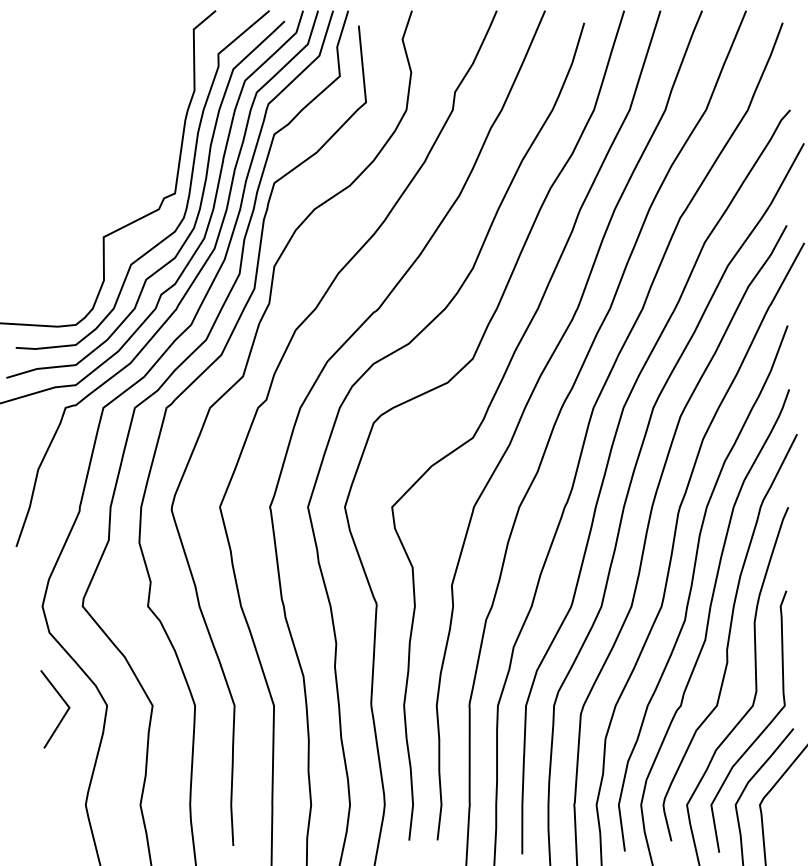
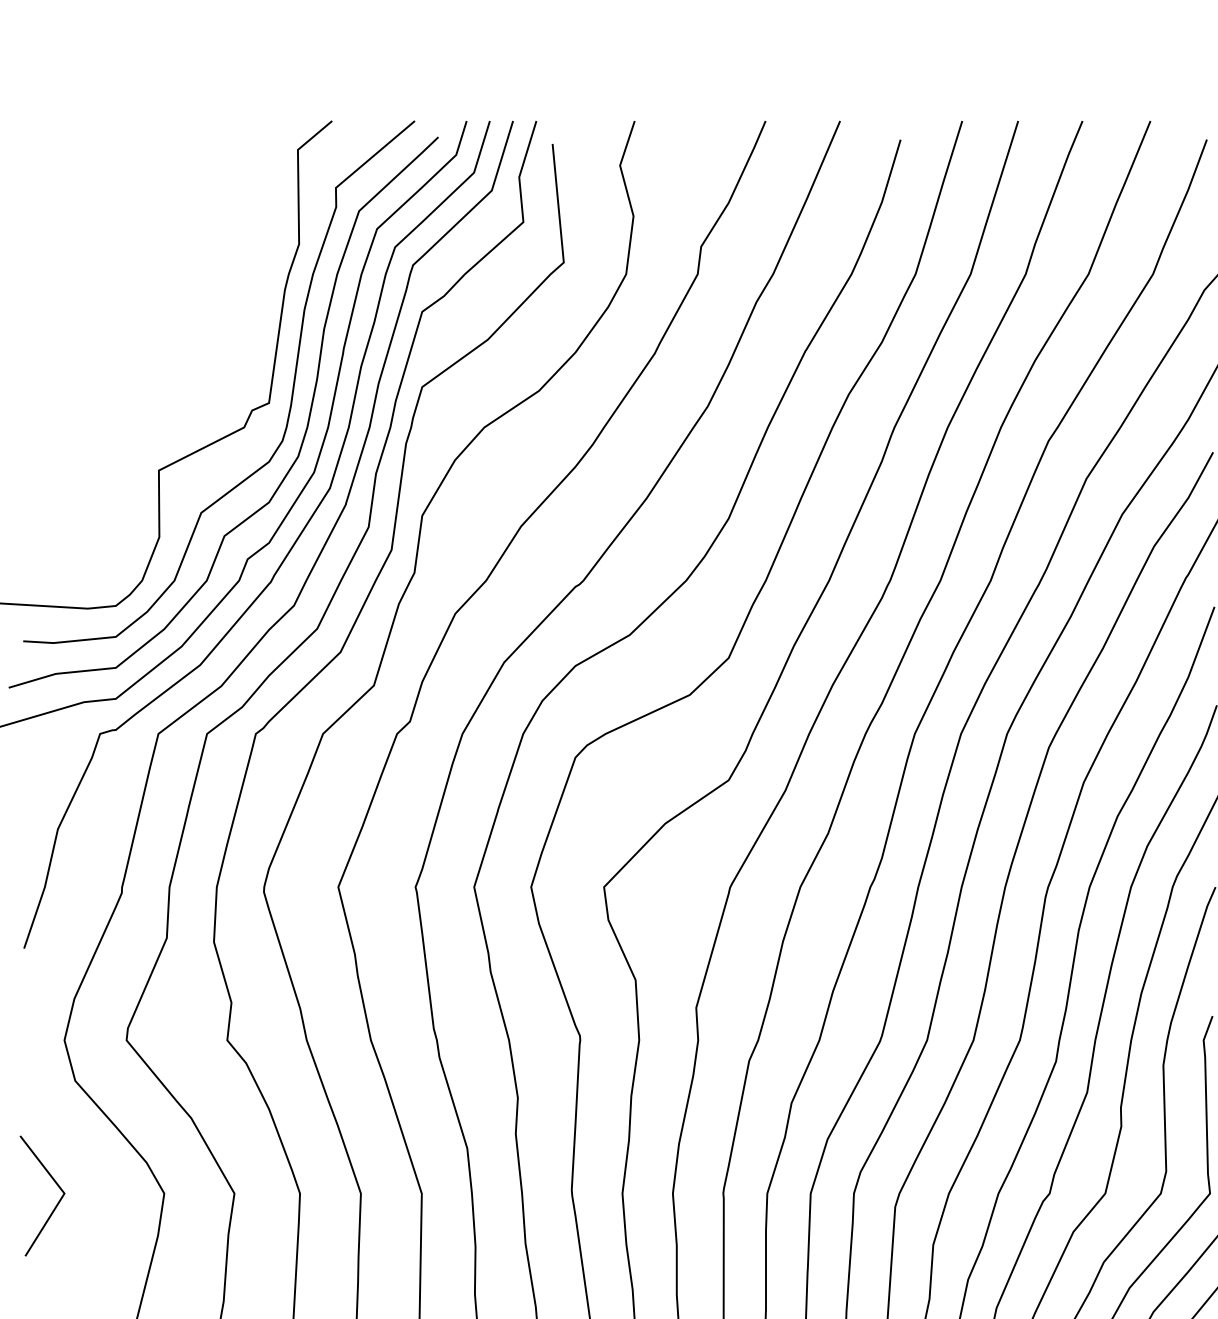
line: (64, 713) -> (56, 1202), moved

